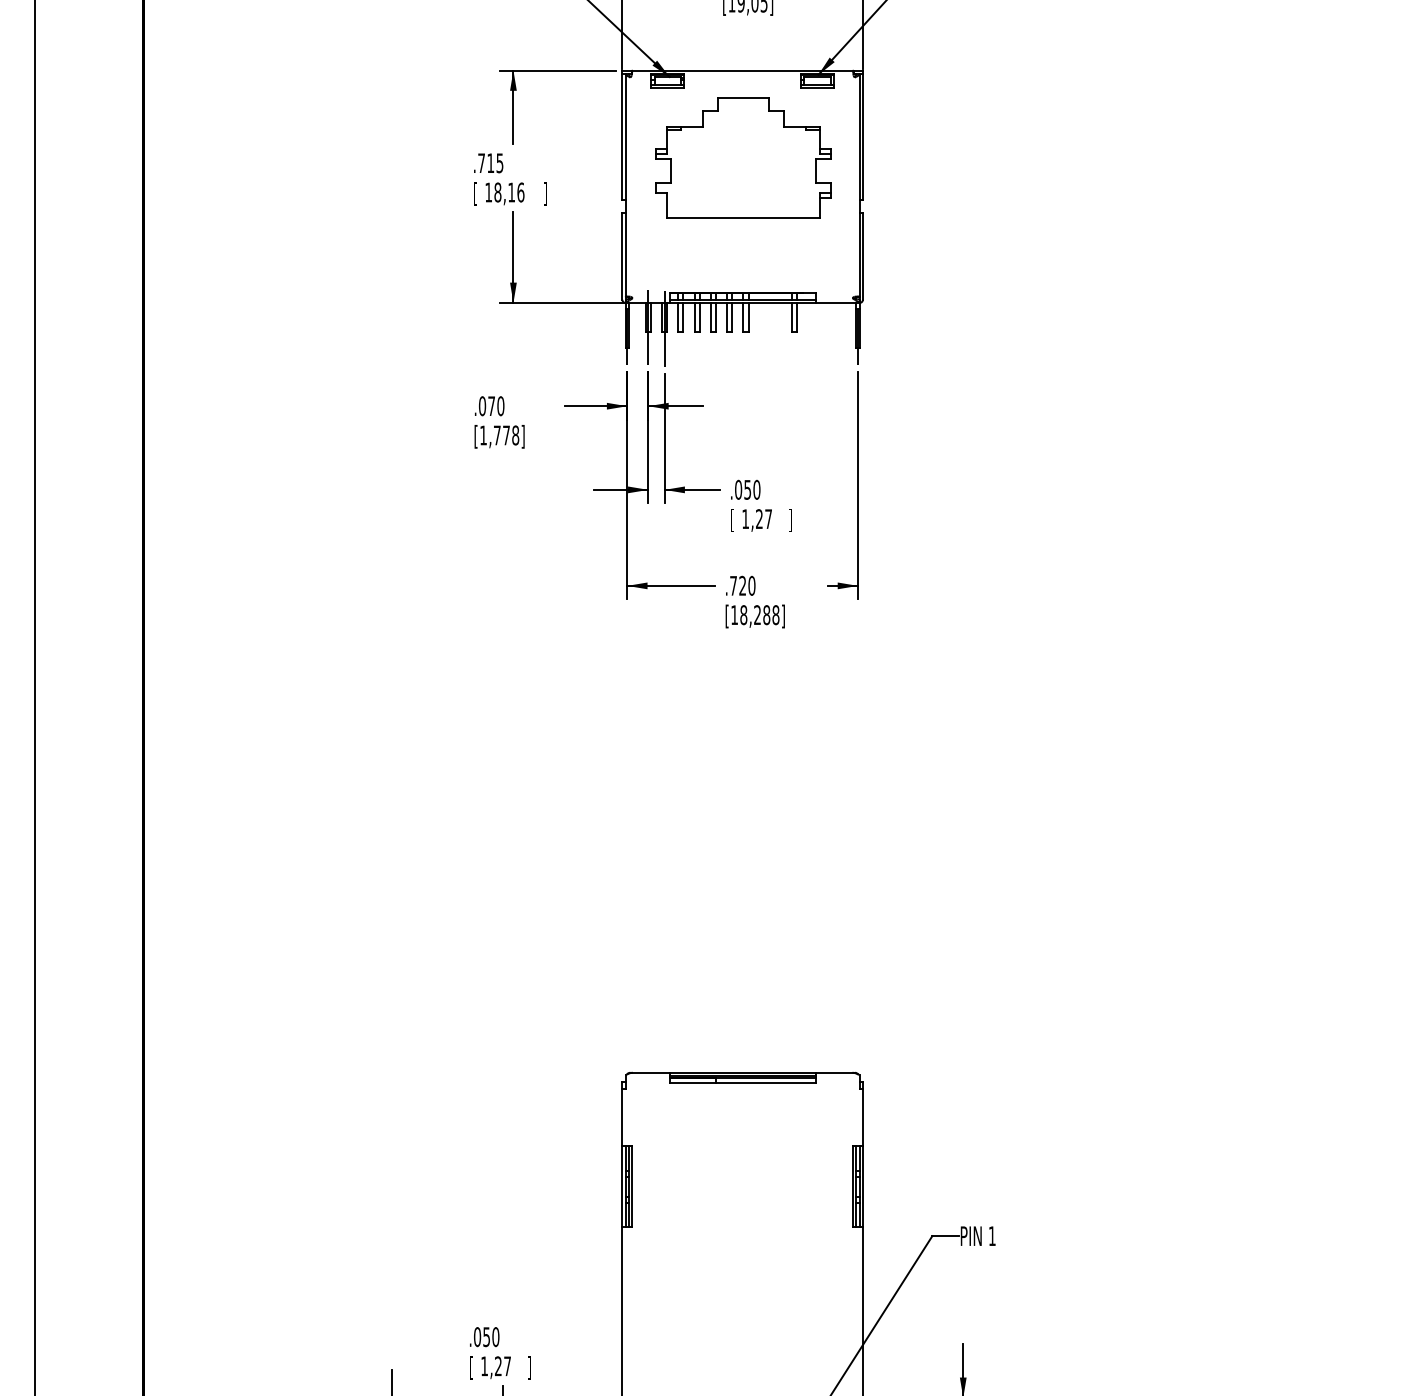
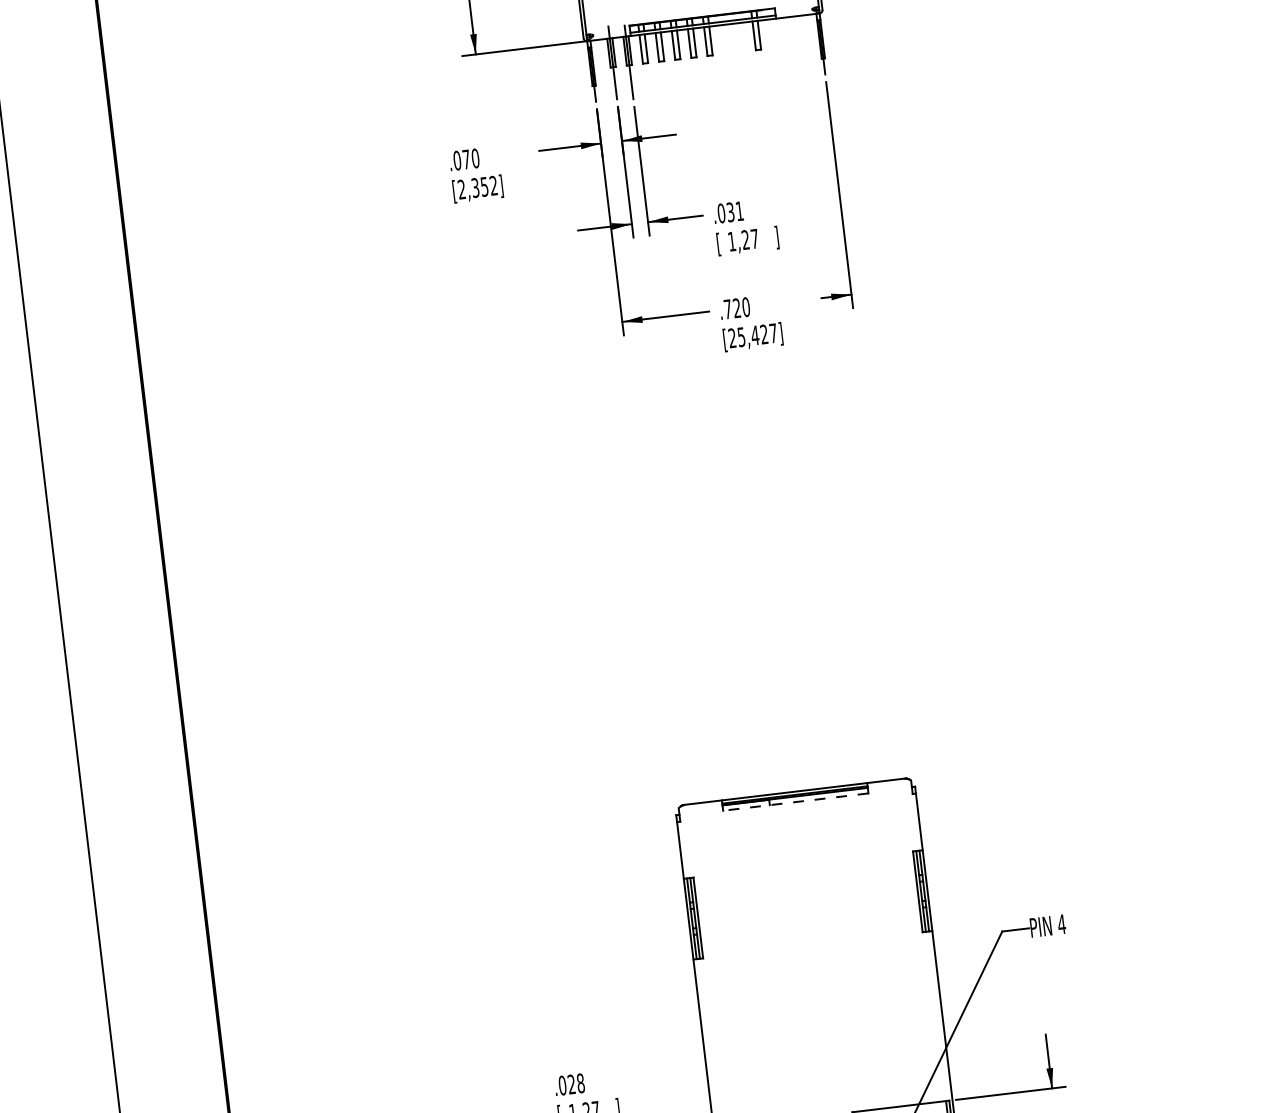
text: (499, 435) -> (477, 187), [1,778] -> [2,352]
text: (752, 489) -> (735, 211), .050 -> .031
text: (755, 615) -> (753, 336), [18,288] -> [25,427]
line: (742, 1083) -> (795, 802), solid -> dashed
text: (992, 1235) -> (1061, 923), 1 -> 4
text: (491, 1337) -> (576, 1084), .050 -> .028

